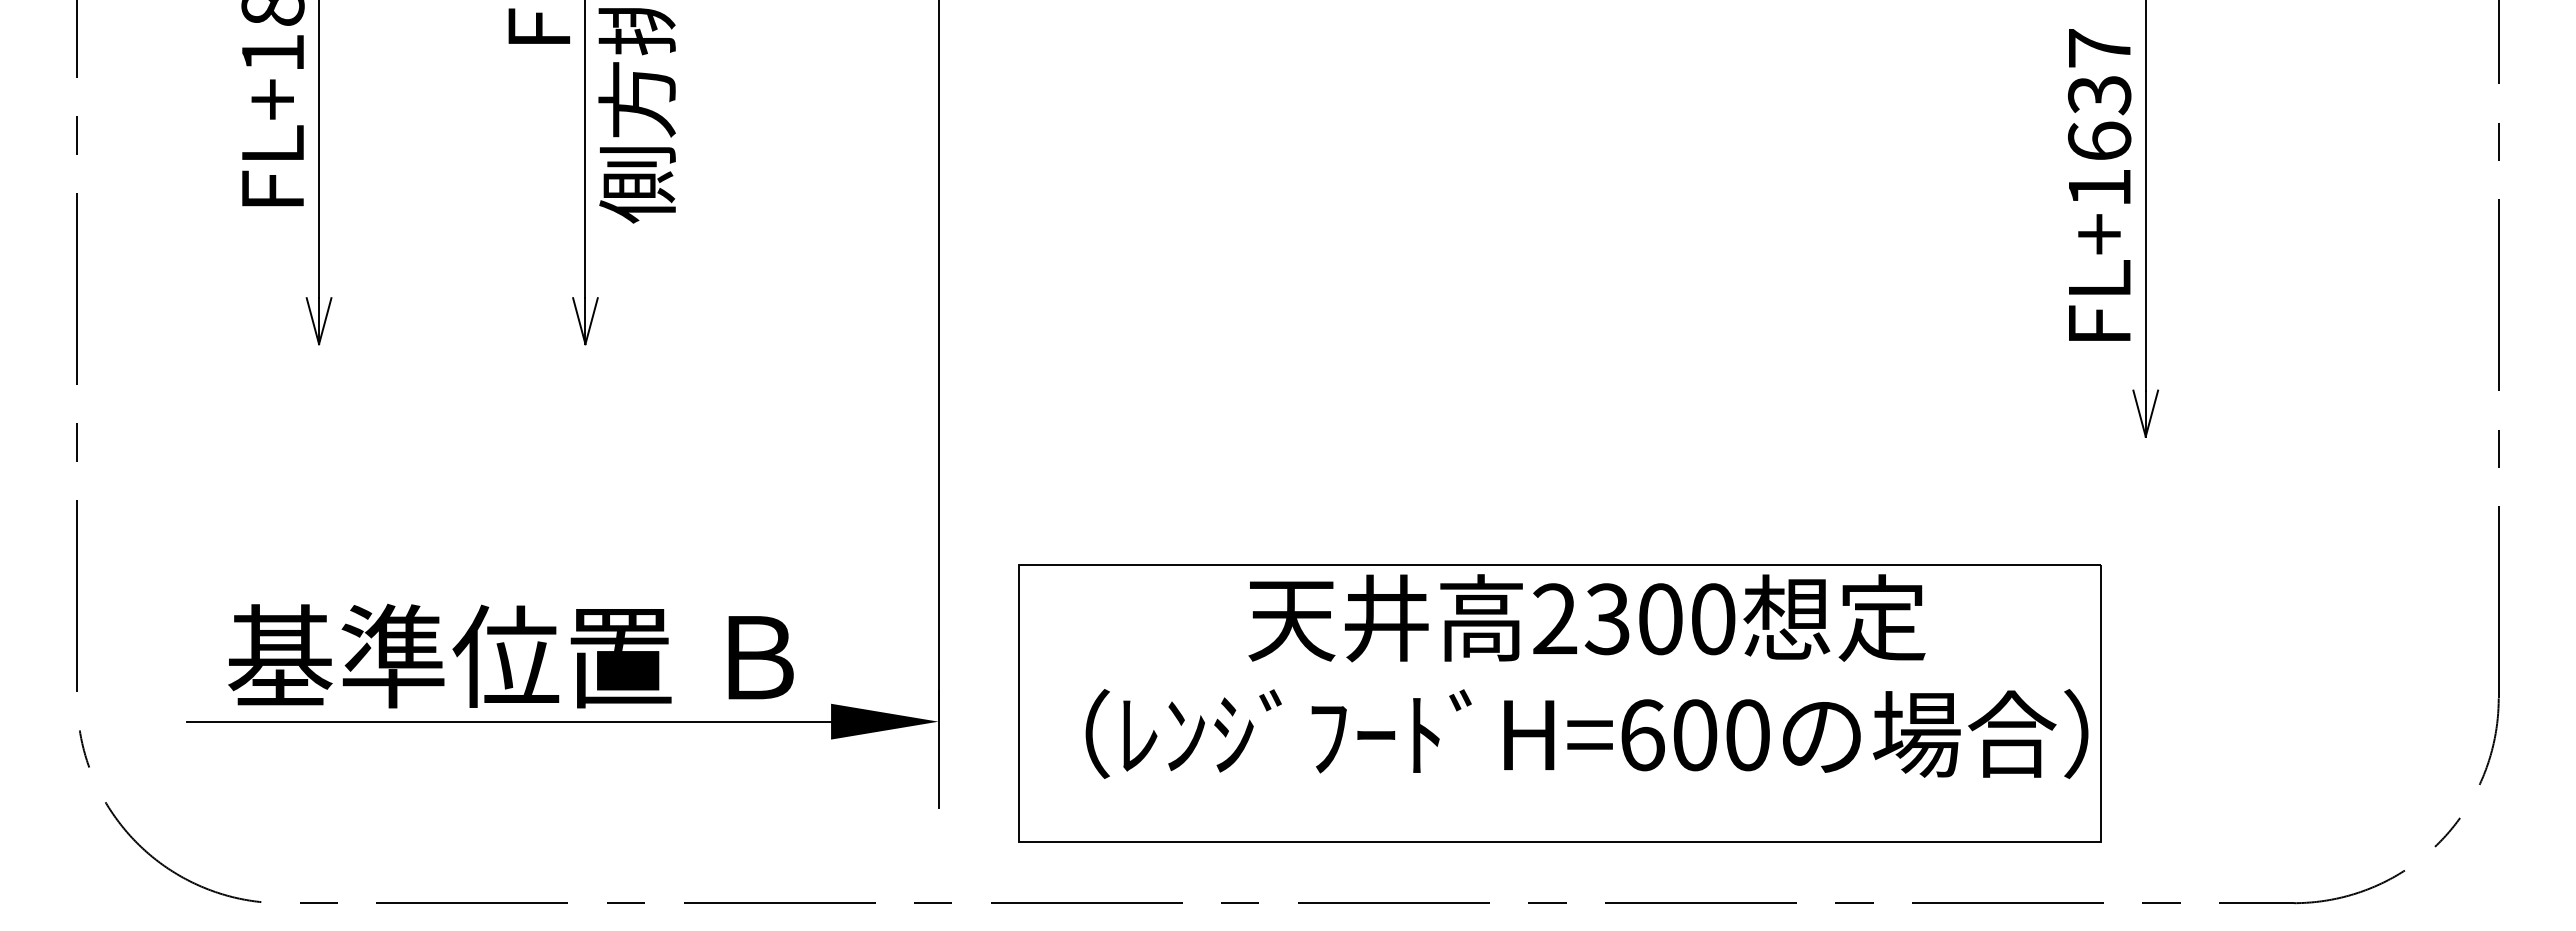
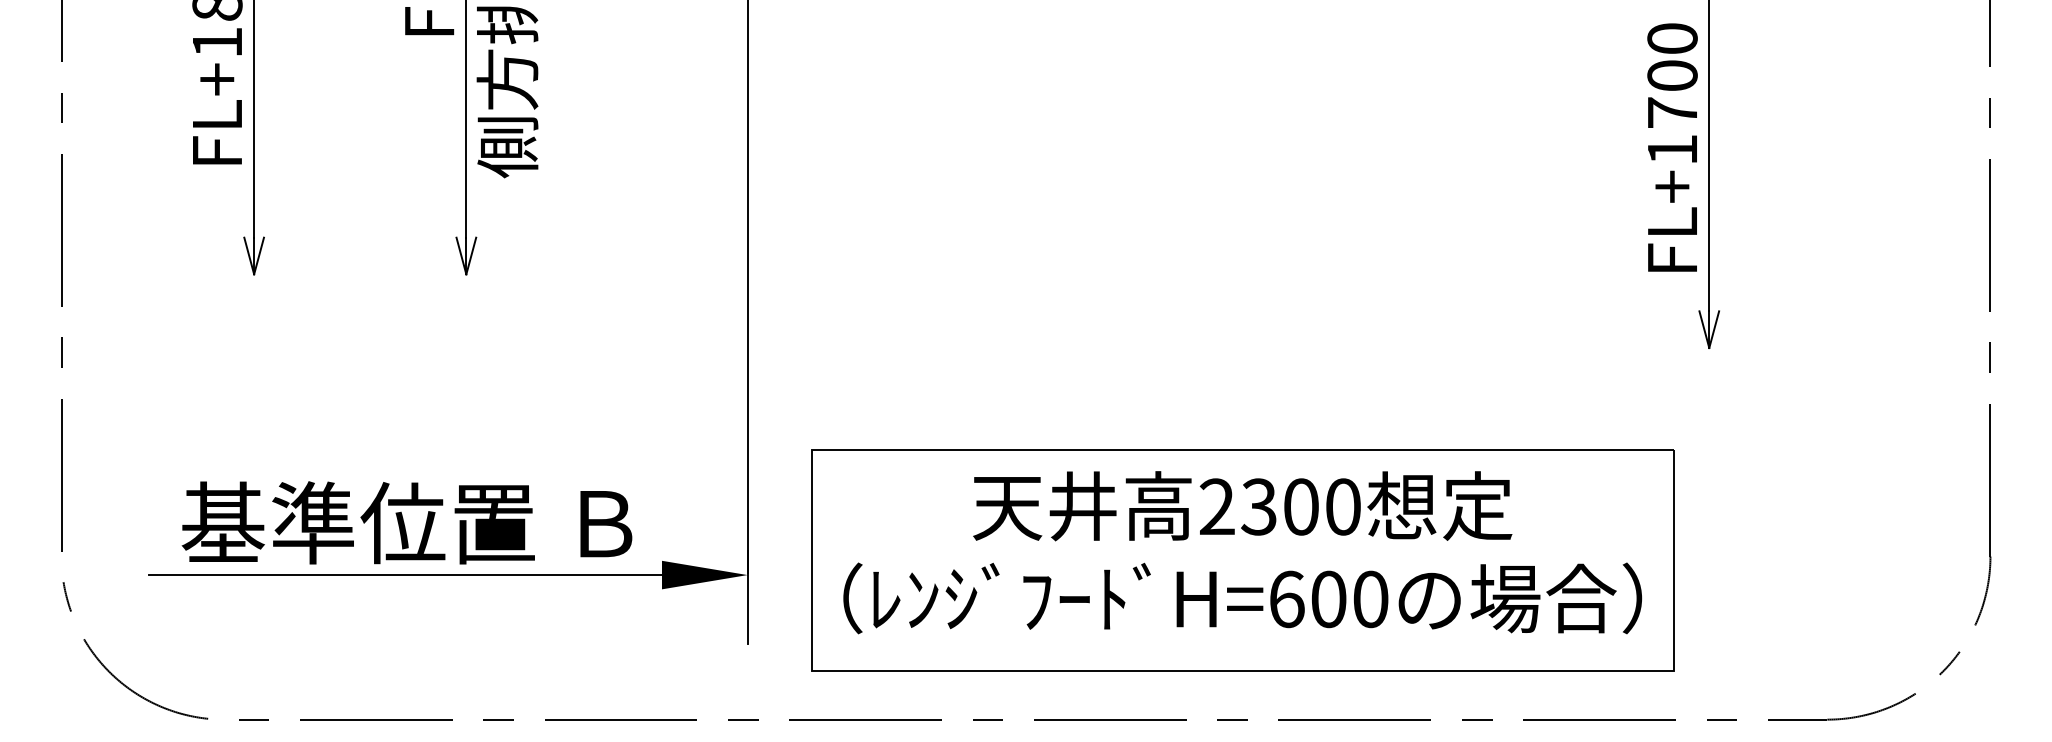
text: (2099, 94) -> (1672, 75), FL+1637 -> FL+1700
text: (1586, 676) -> (1242, 552), moved

